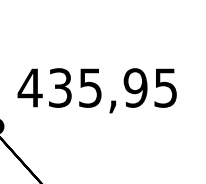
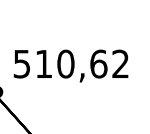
text: (96, 87) -> (70, 63), 435,95 -> 510,62

